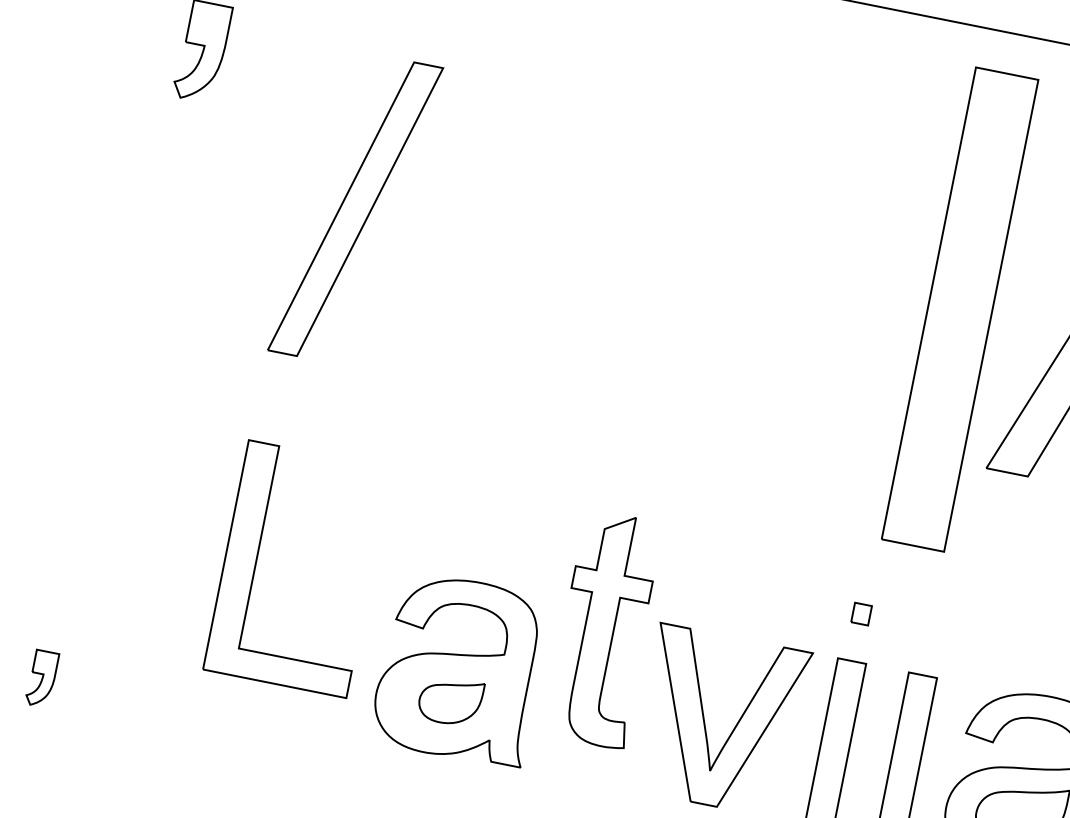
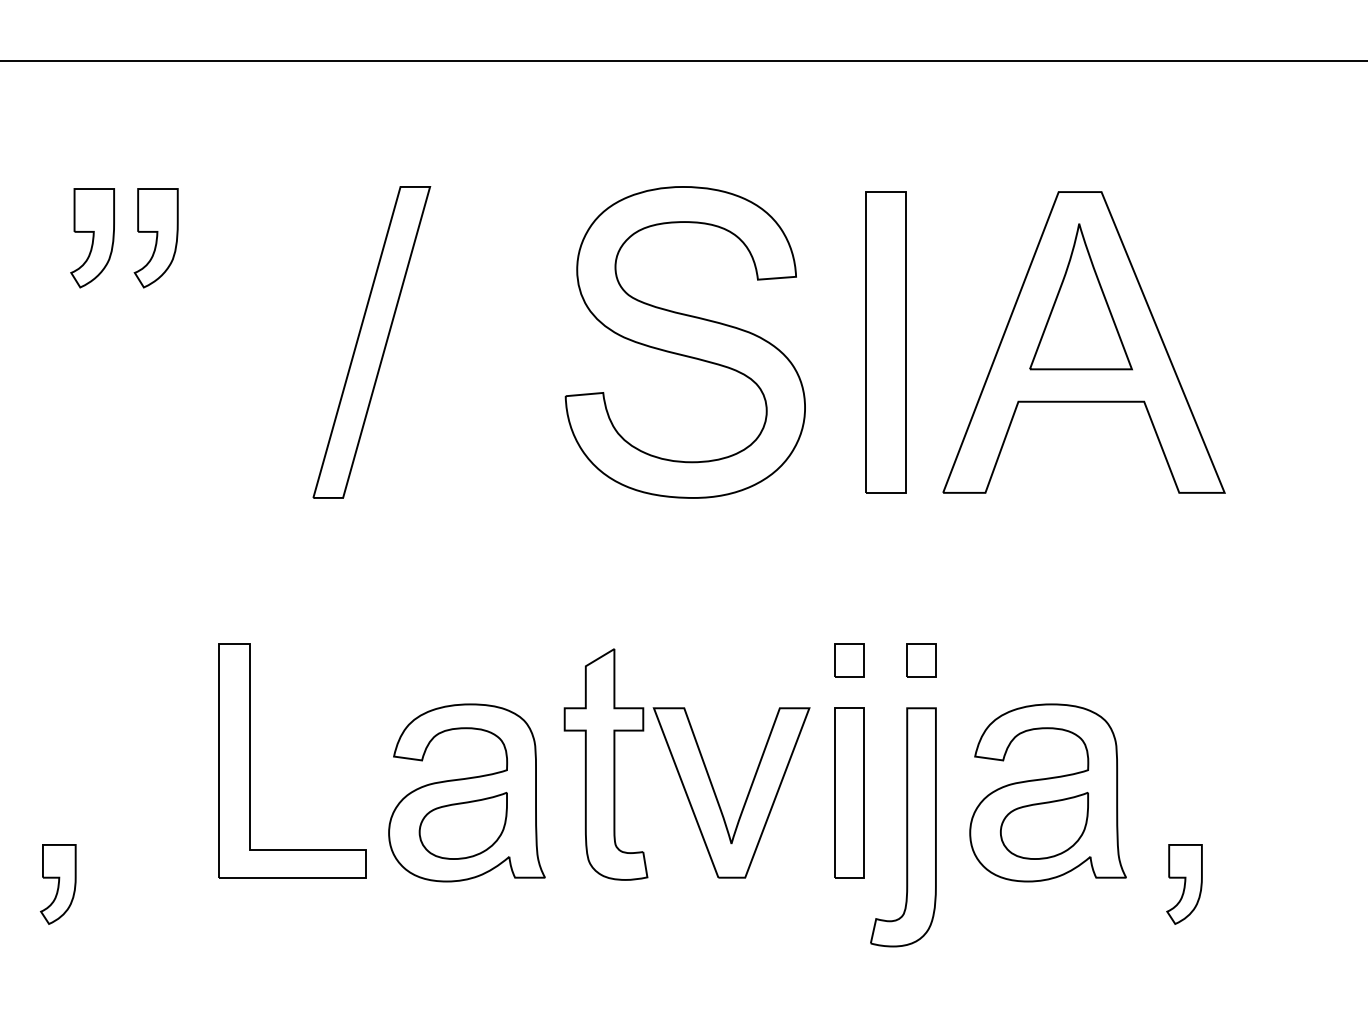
part: (263, 64) -> (155, 238), added
part: (355, 209) -> (371, 342), moved
part: (762, 270) -> (684, 342), added
part: (959, 309) -> (885, 342), size x0.62
part: (256, 560) -> (250, 760), moved
part: (861, 614) -> (849, 660), size x1.67
part: (932, 628) -> (921, 660), added
part: (604, 629) -> (605, 764), moved
part: (42, 678) -> (58, 884), size x1.43
part: (449, 700) -> (462, 825), size x1.43

